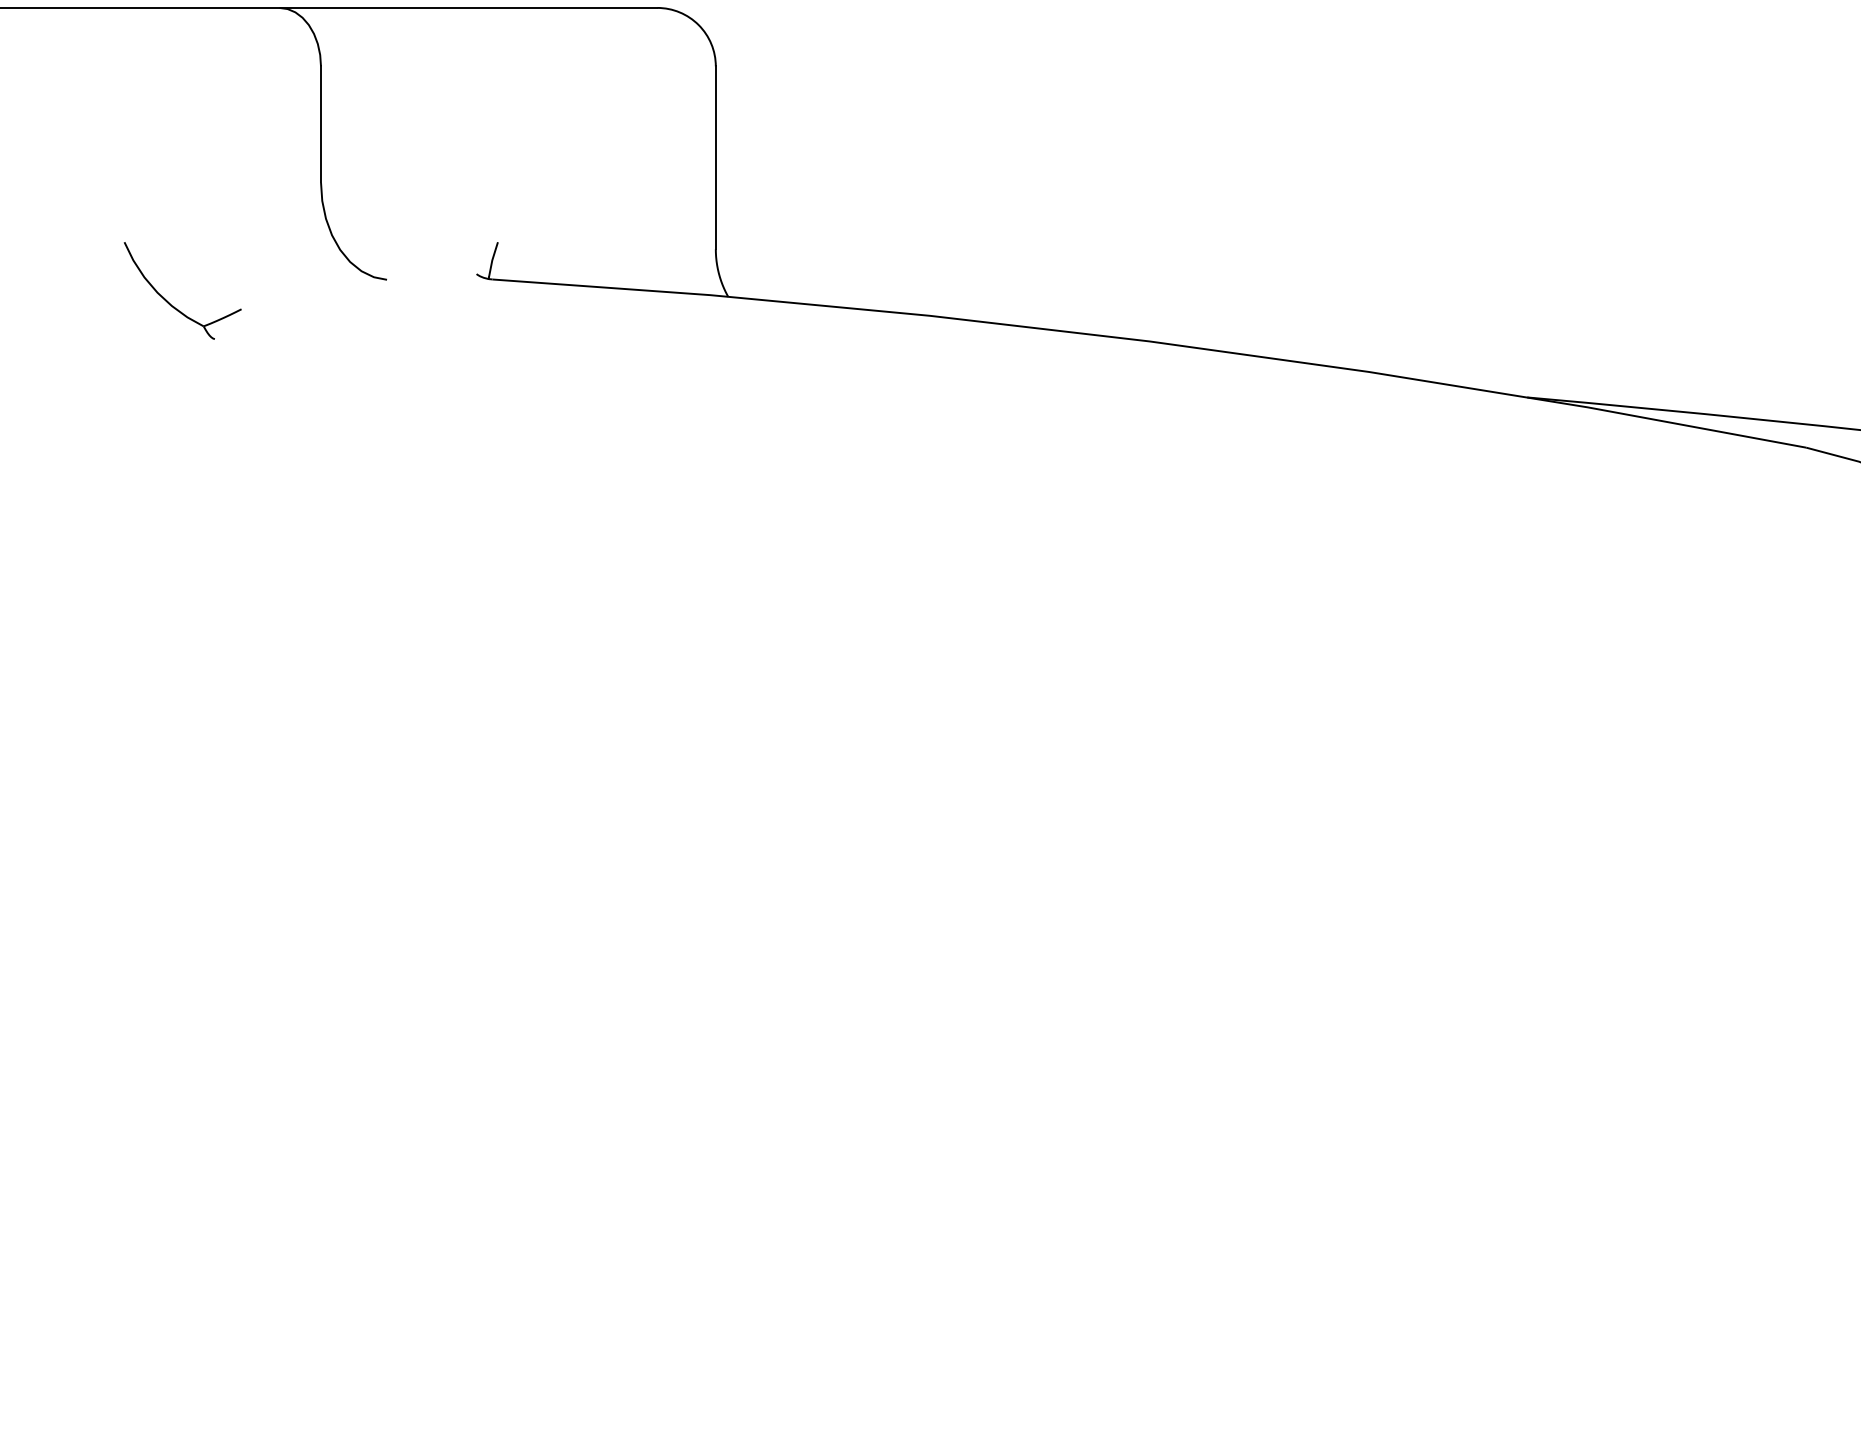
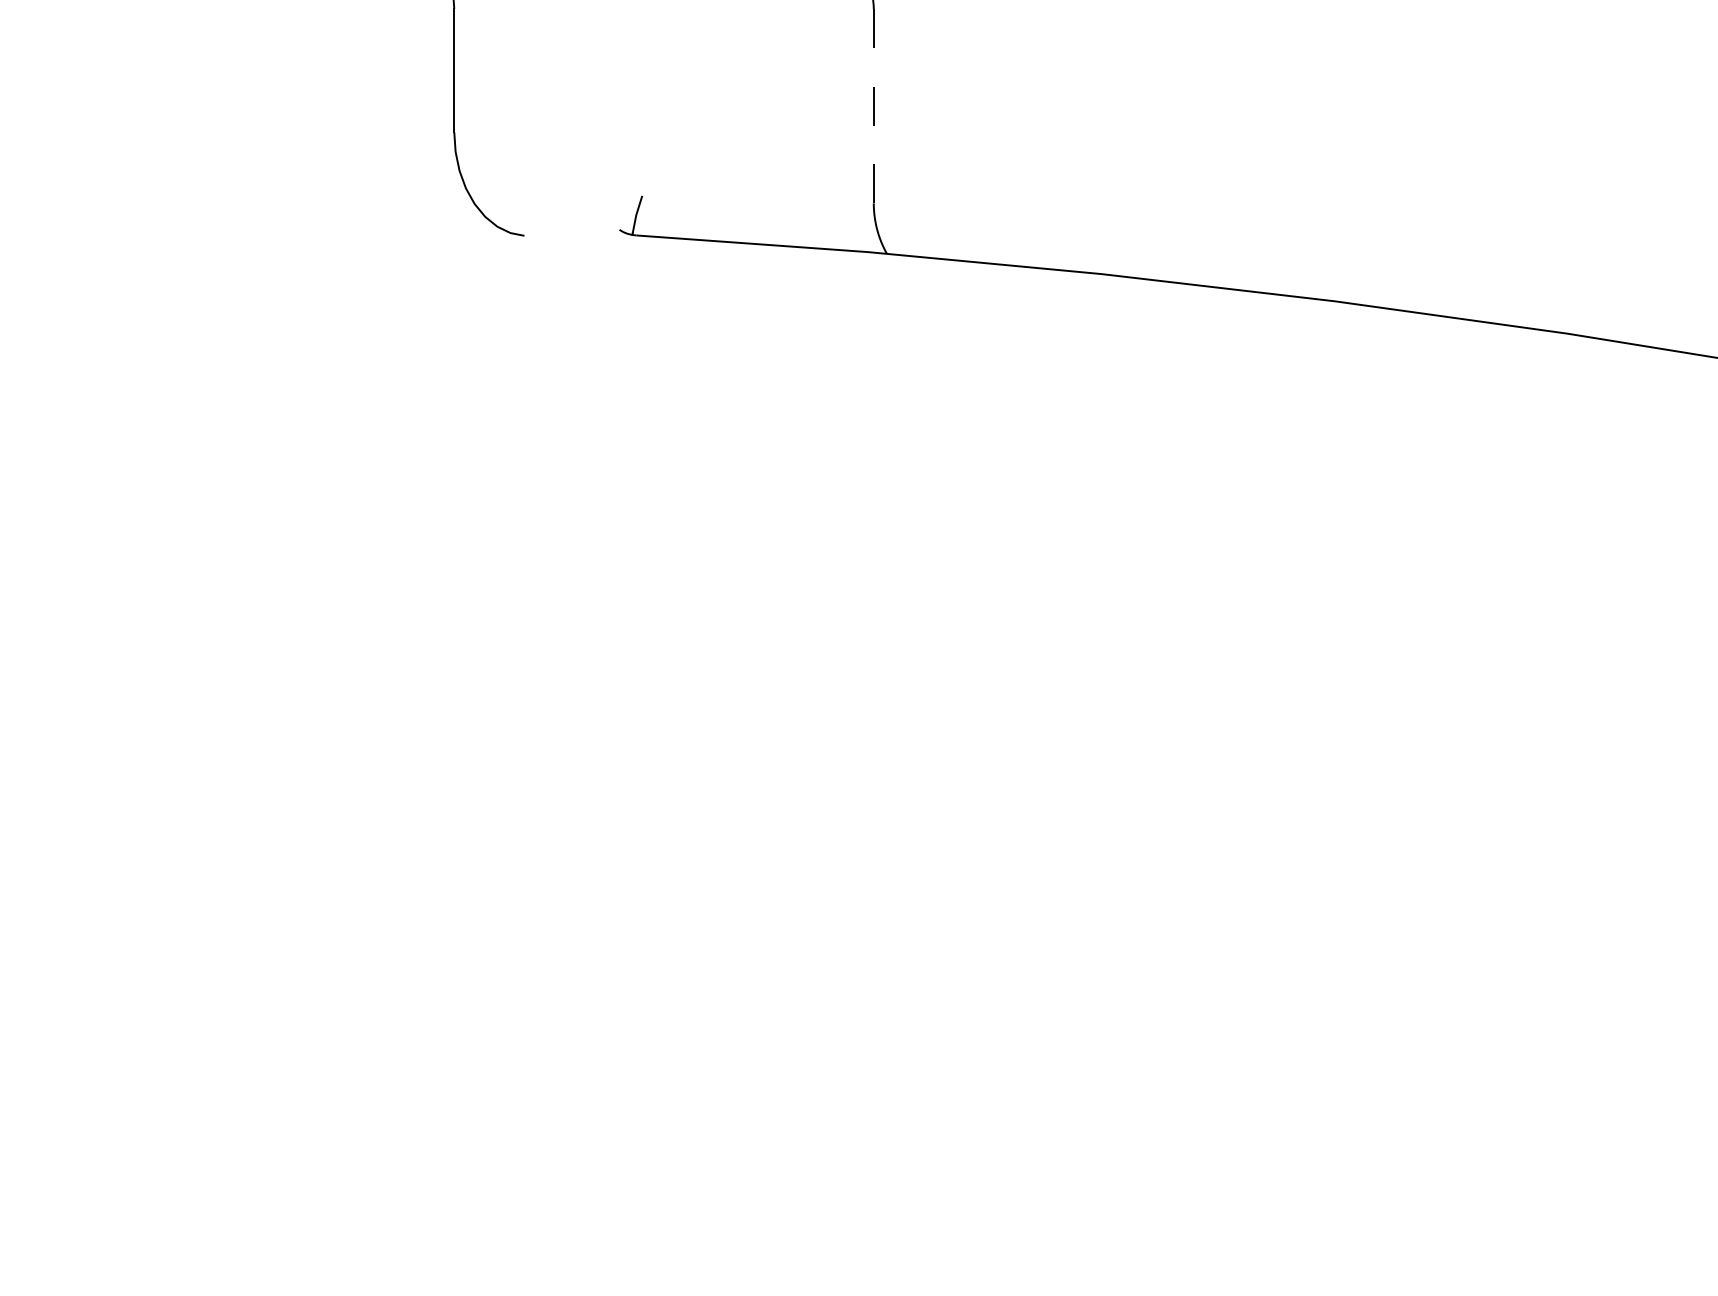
line: (715, 158) -> (873, 106), solid -> dashed
part: (169, 302) -> (293, 259), removed

